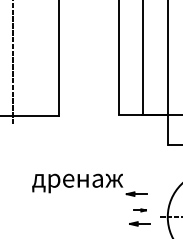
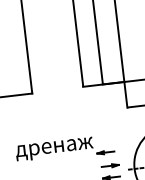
part: (139, 210) -> (109, 166), size x1.67

